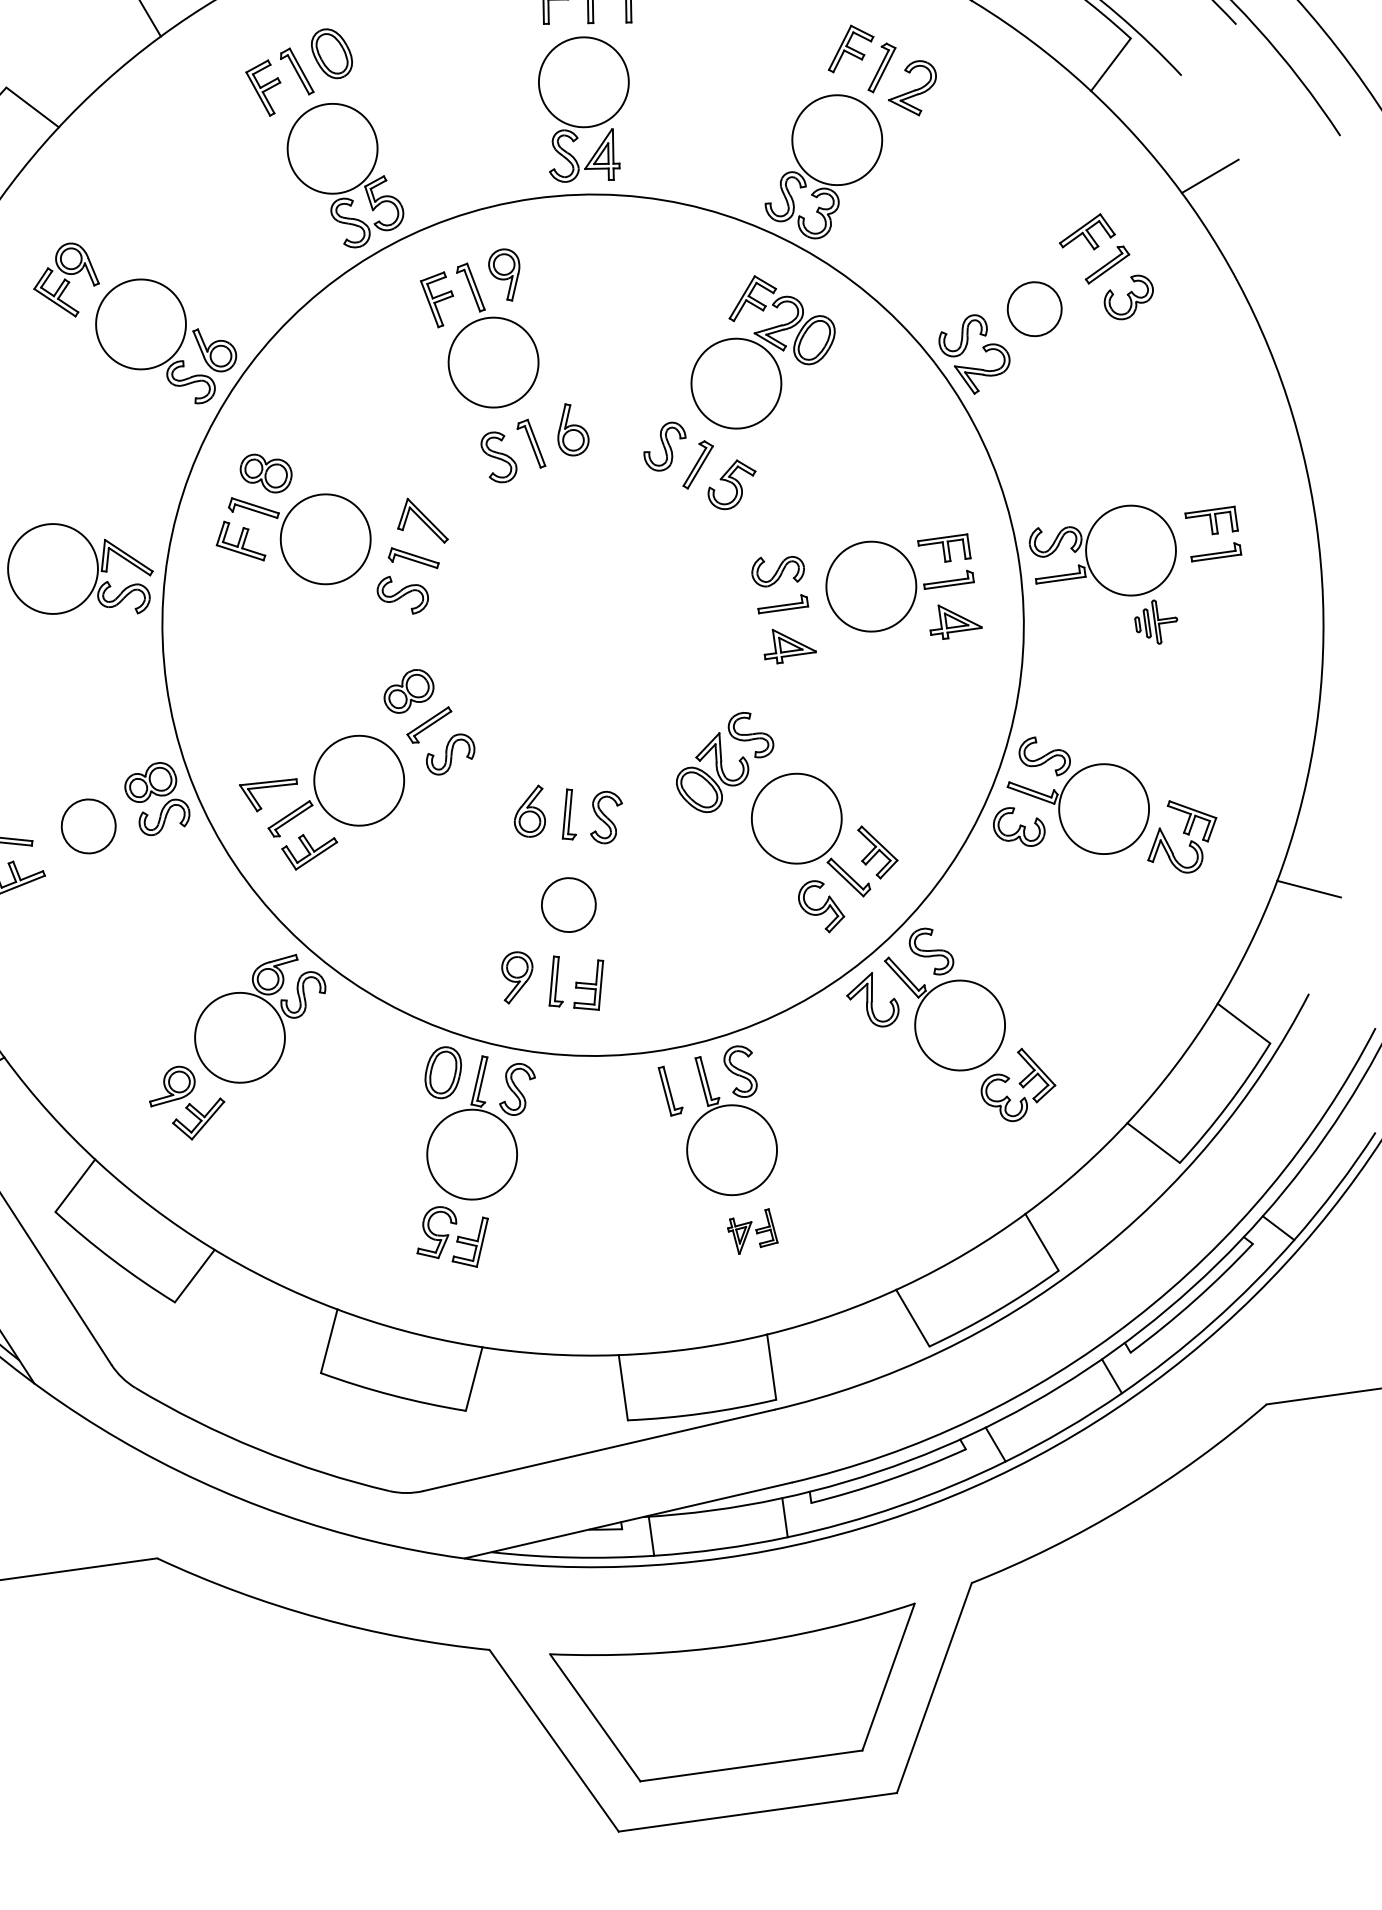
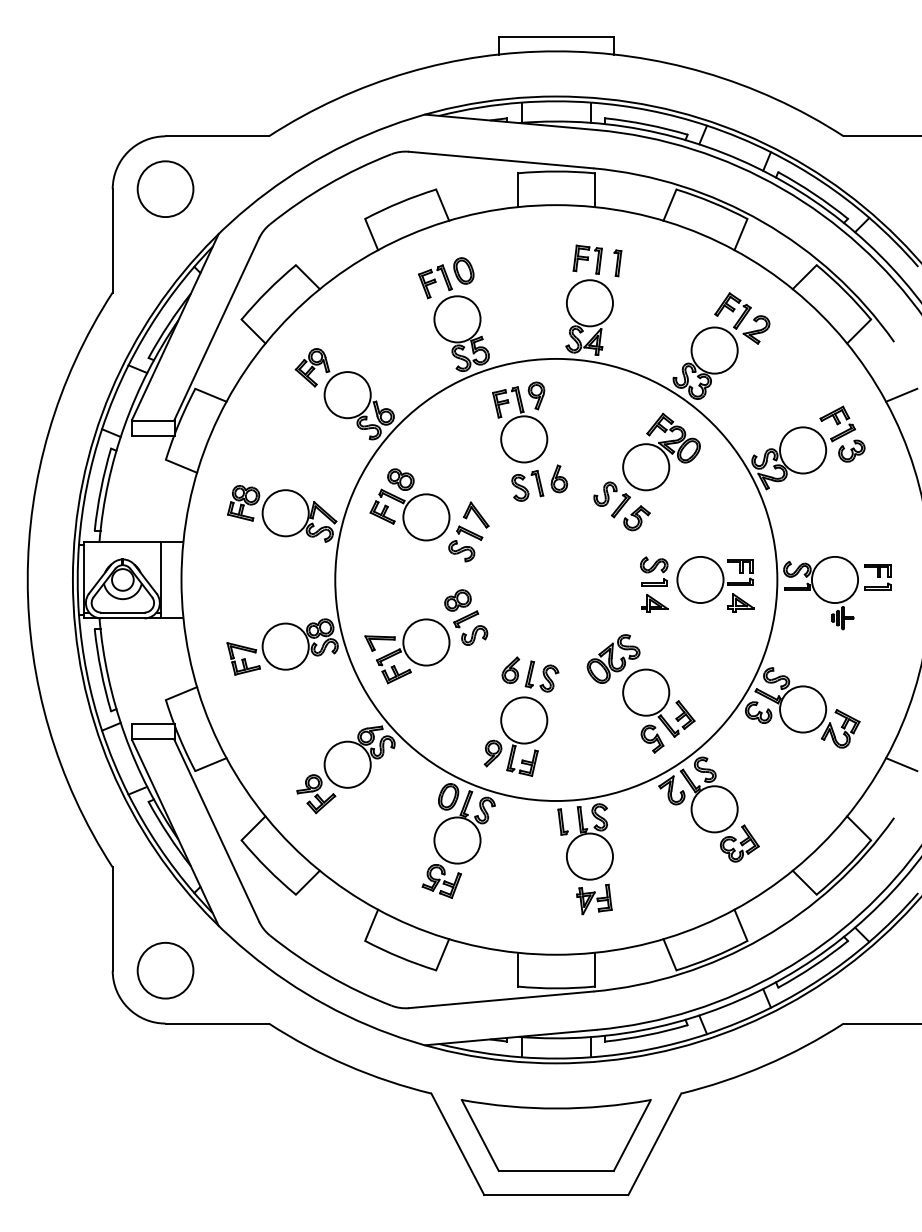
circle: (1035, 309) -> (803, 450), size x1.67
circle: (88, 826) -> (285, 646), size x1.67
circle: (569, 905) -> (524, 720), size x1.67
part: (752, 1231) -> (594, 899), size x1.43

